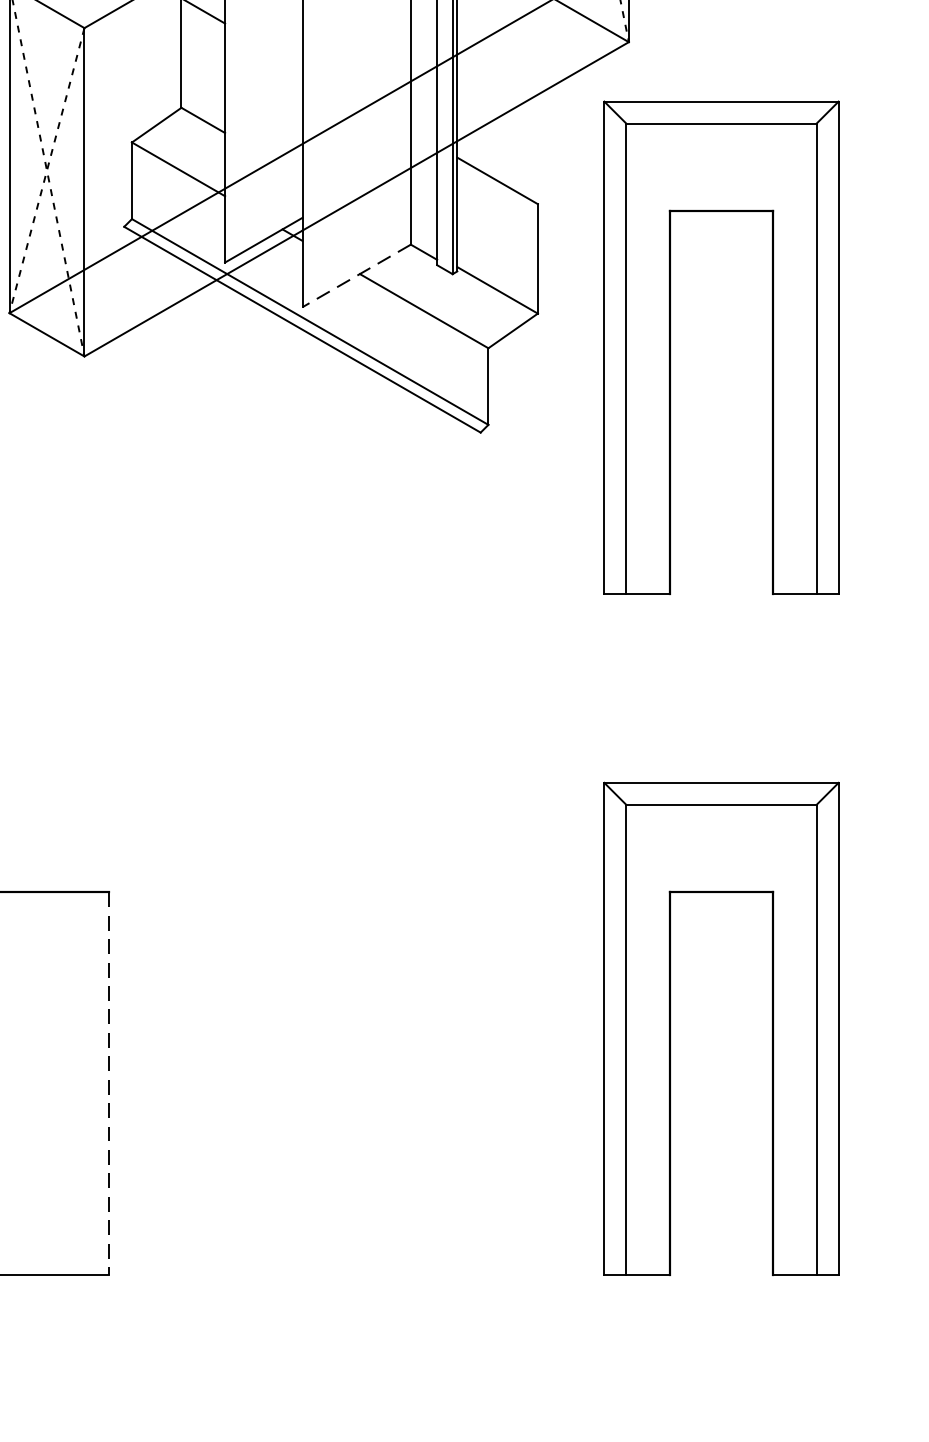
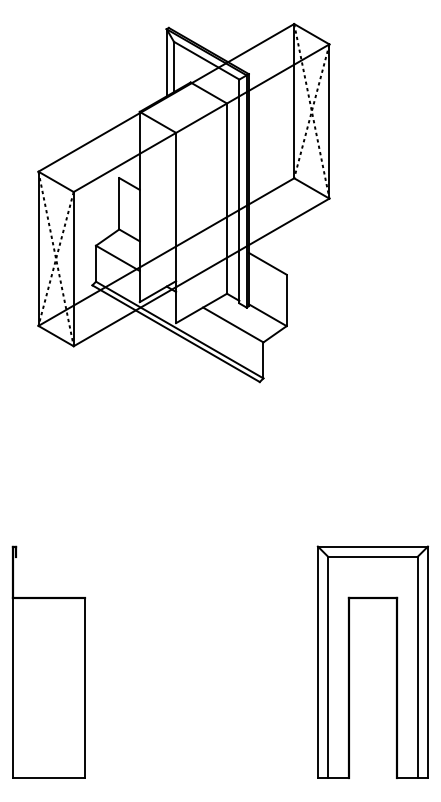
line: (356, 276) -> (201, 308), dashed -> solid
part: (671, 346) -> (349, 341), removed
line: (109, 1082) -> (85, 687), dashed -> solid

